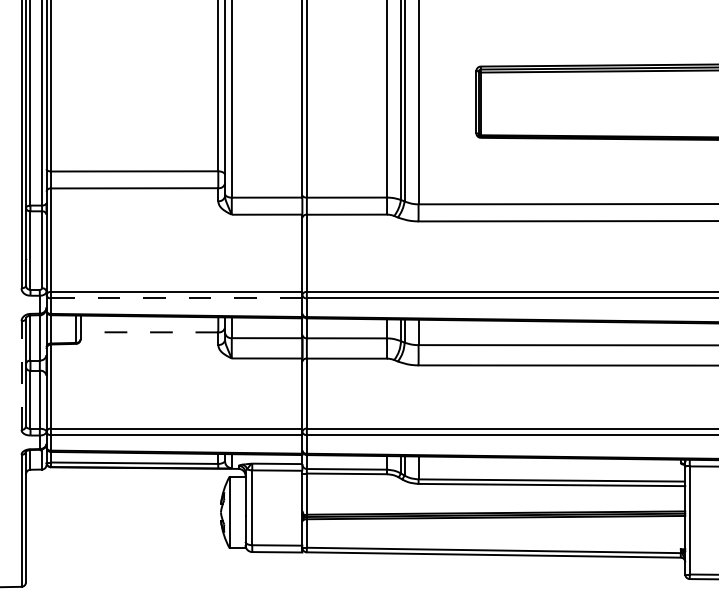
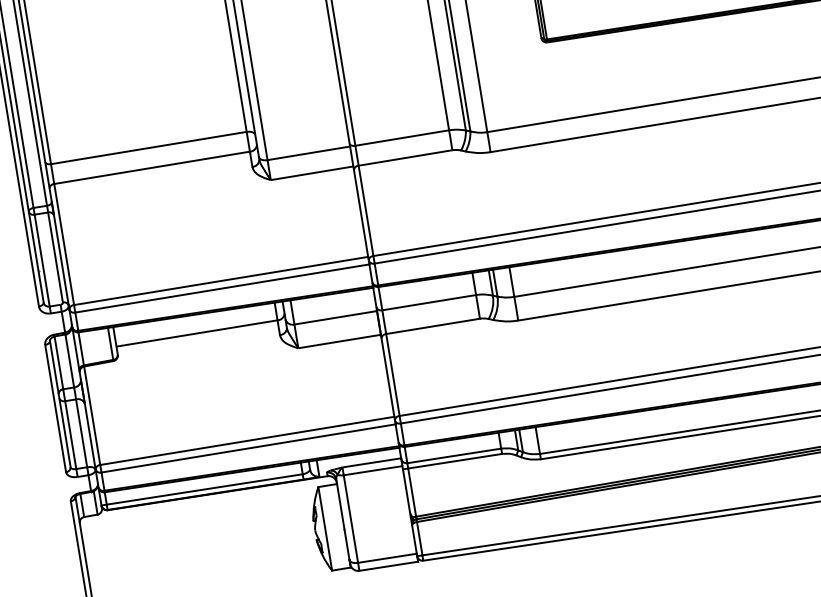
line: (176, 298) -> (222, 288), dashed -> solid
line: (148, 332) -> (195, 333), dashed -> solid
line: (21, 375) -> (55, 408), dashed -> solid

